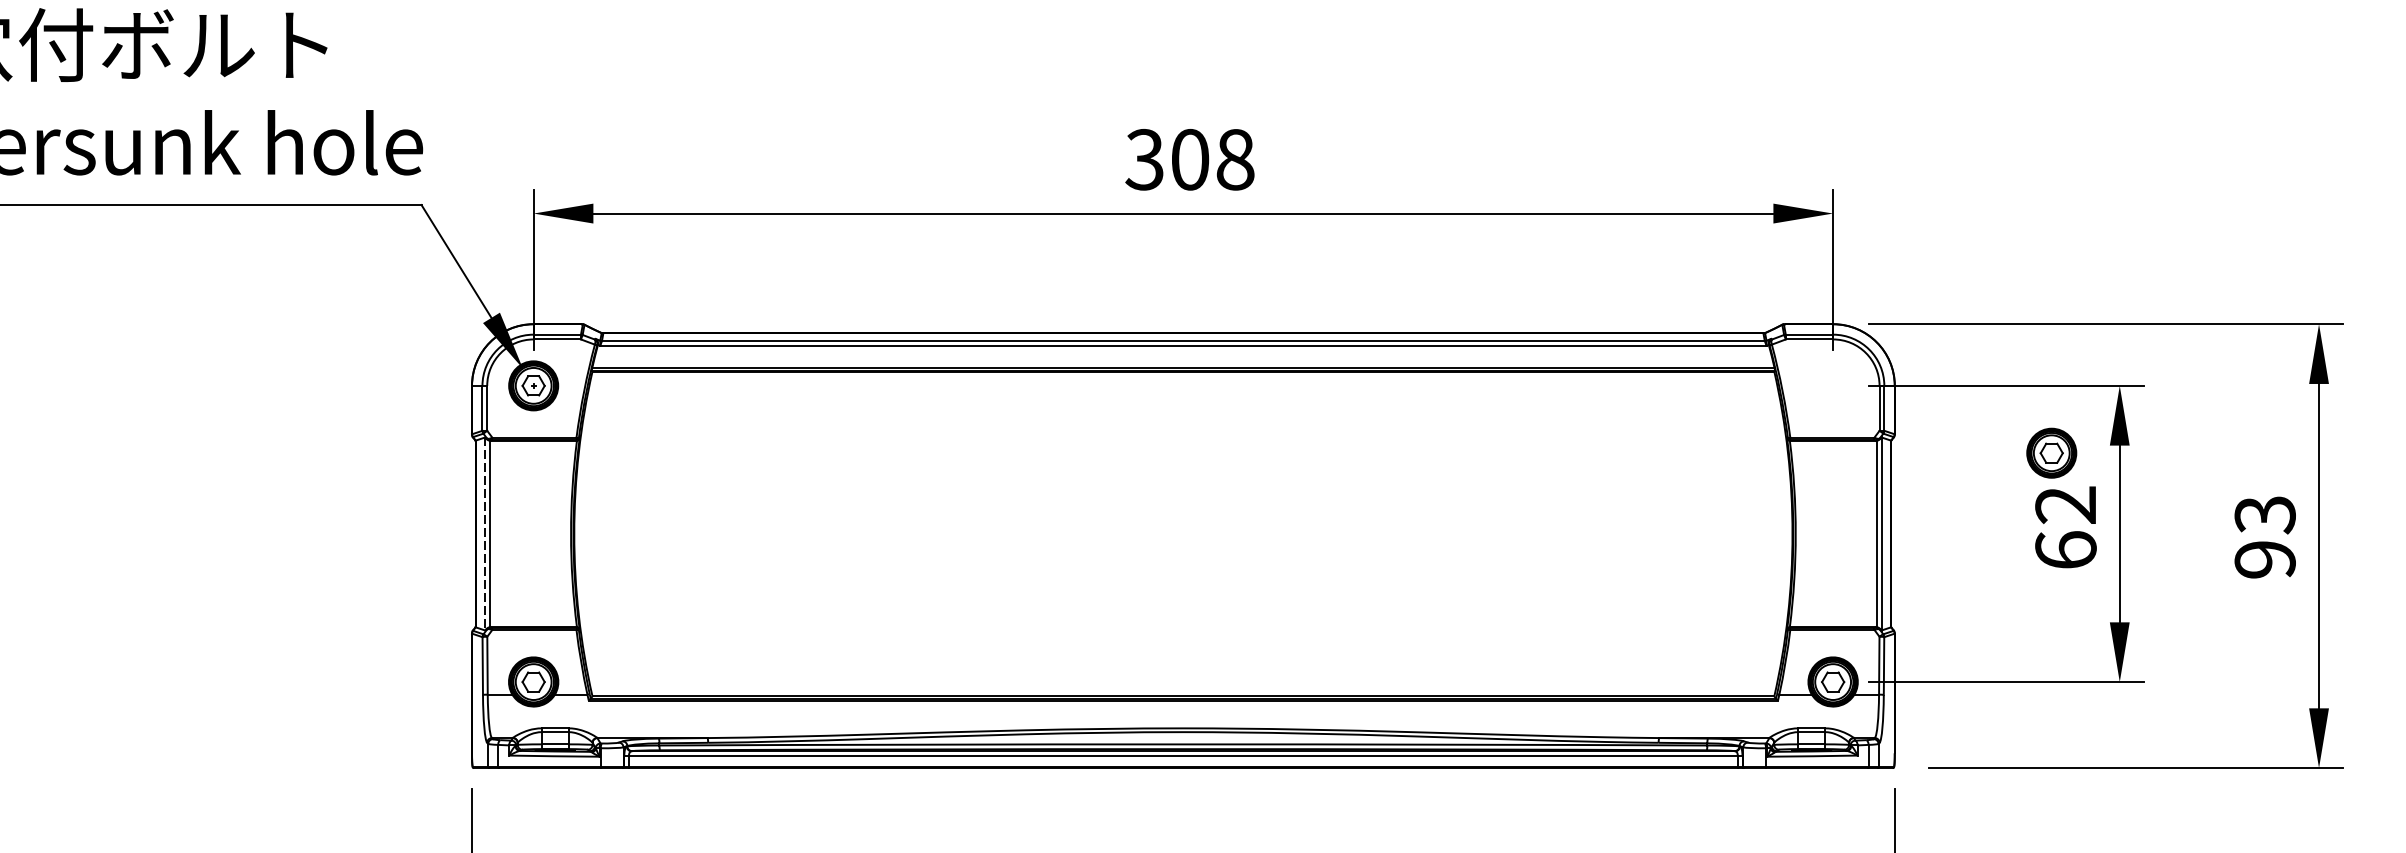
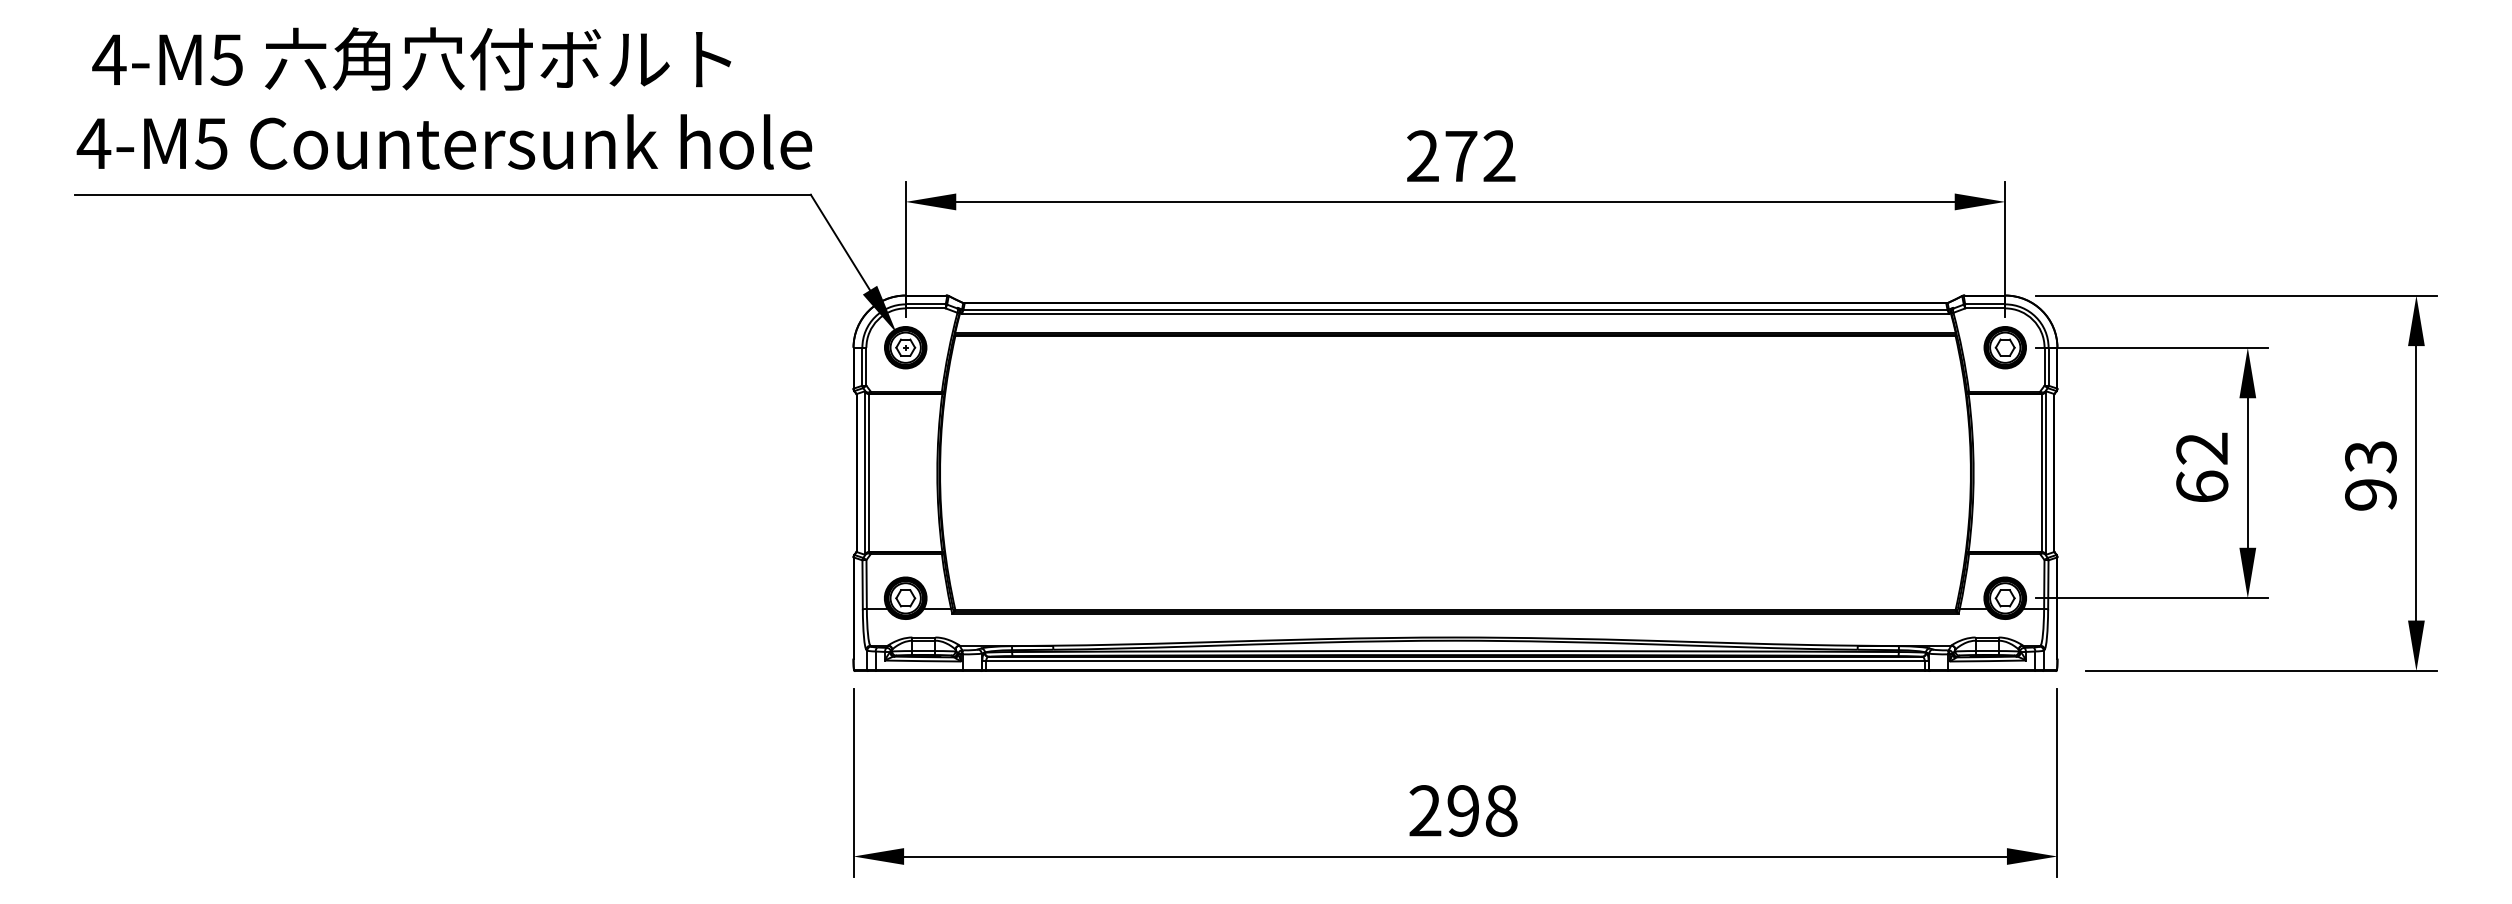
text: (1189, 159) -> (1460, 156), 308 -> 272
part: (2050, 452) -> (2004, 347), moved
line: (484, 534) -> (864, 473), dashed -> solid

